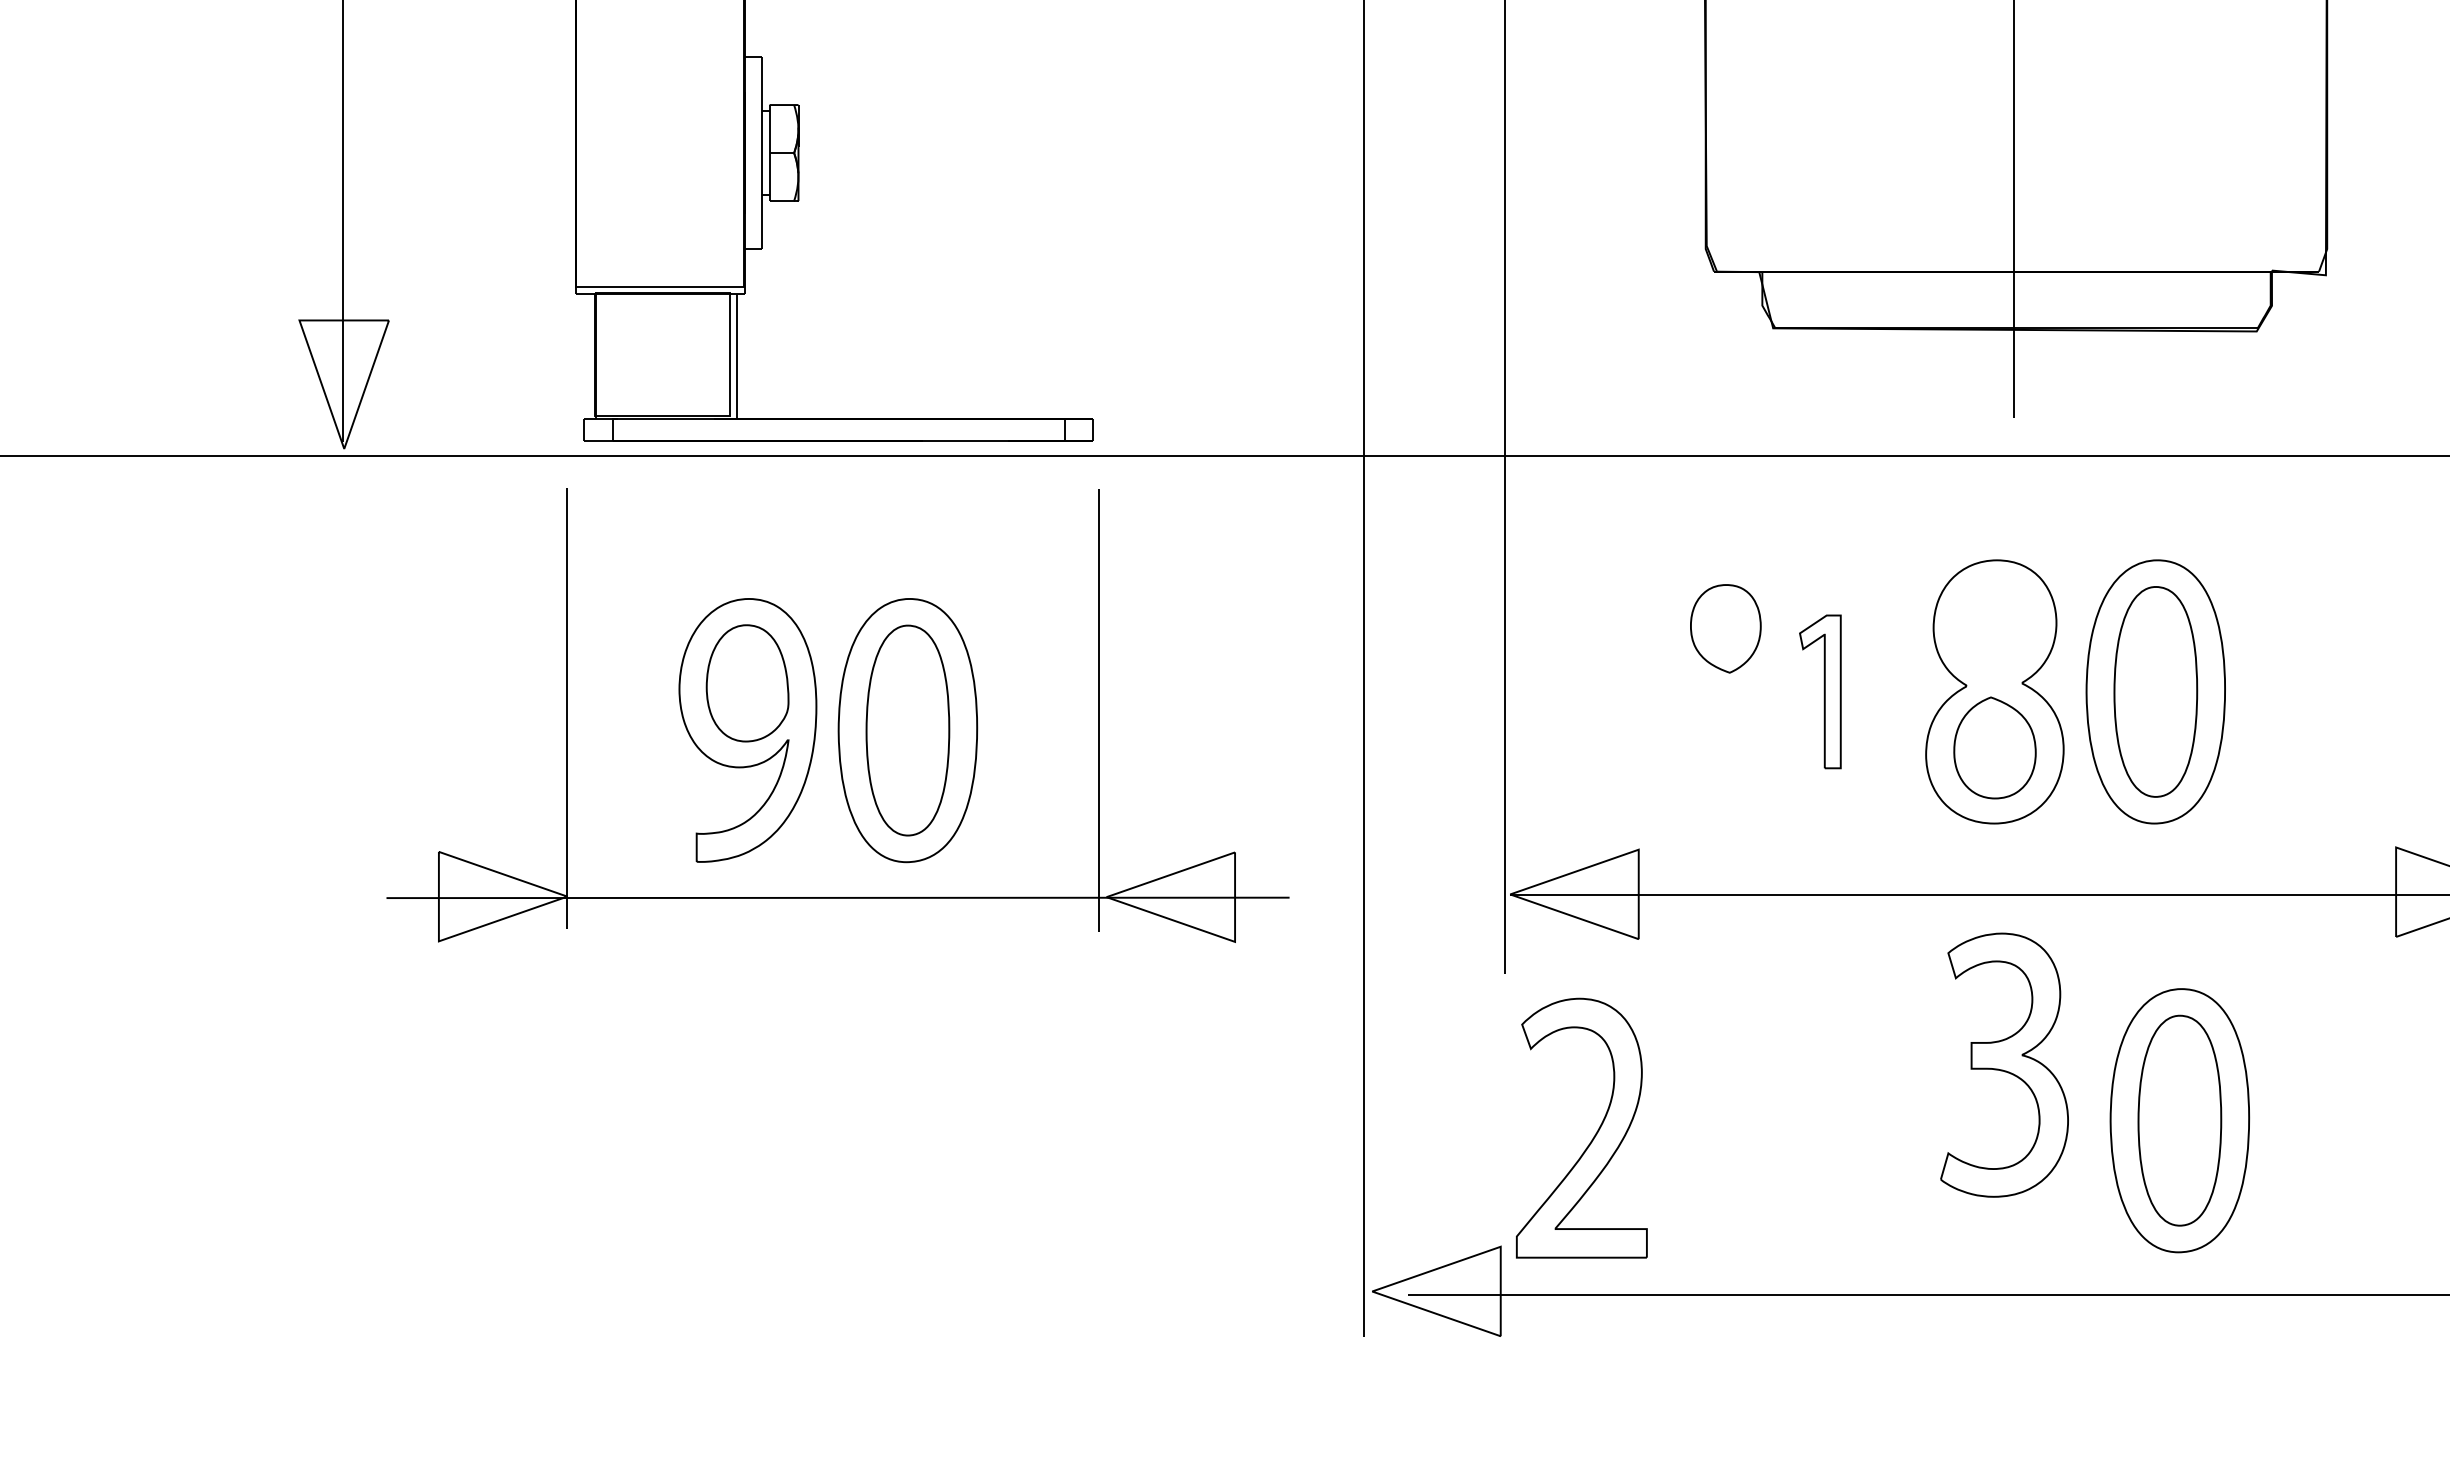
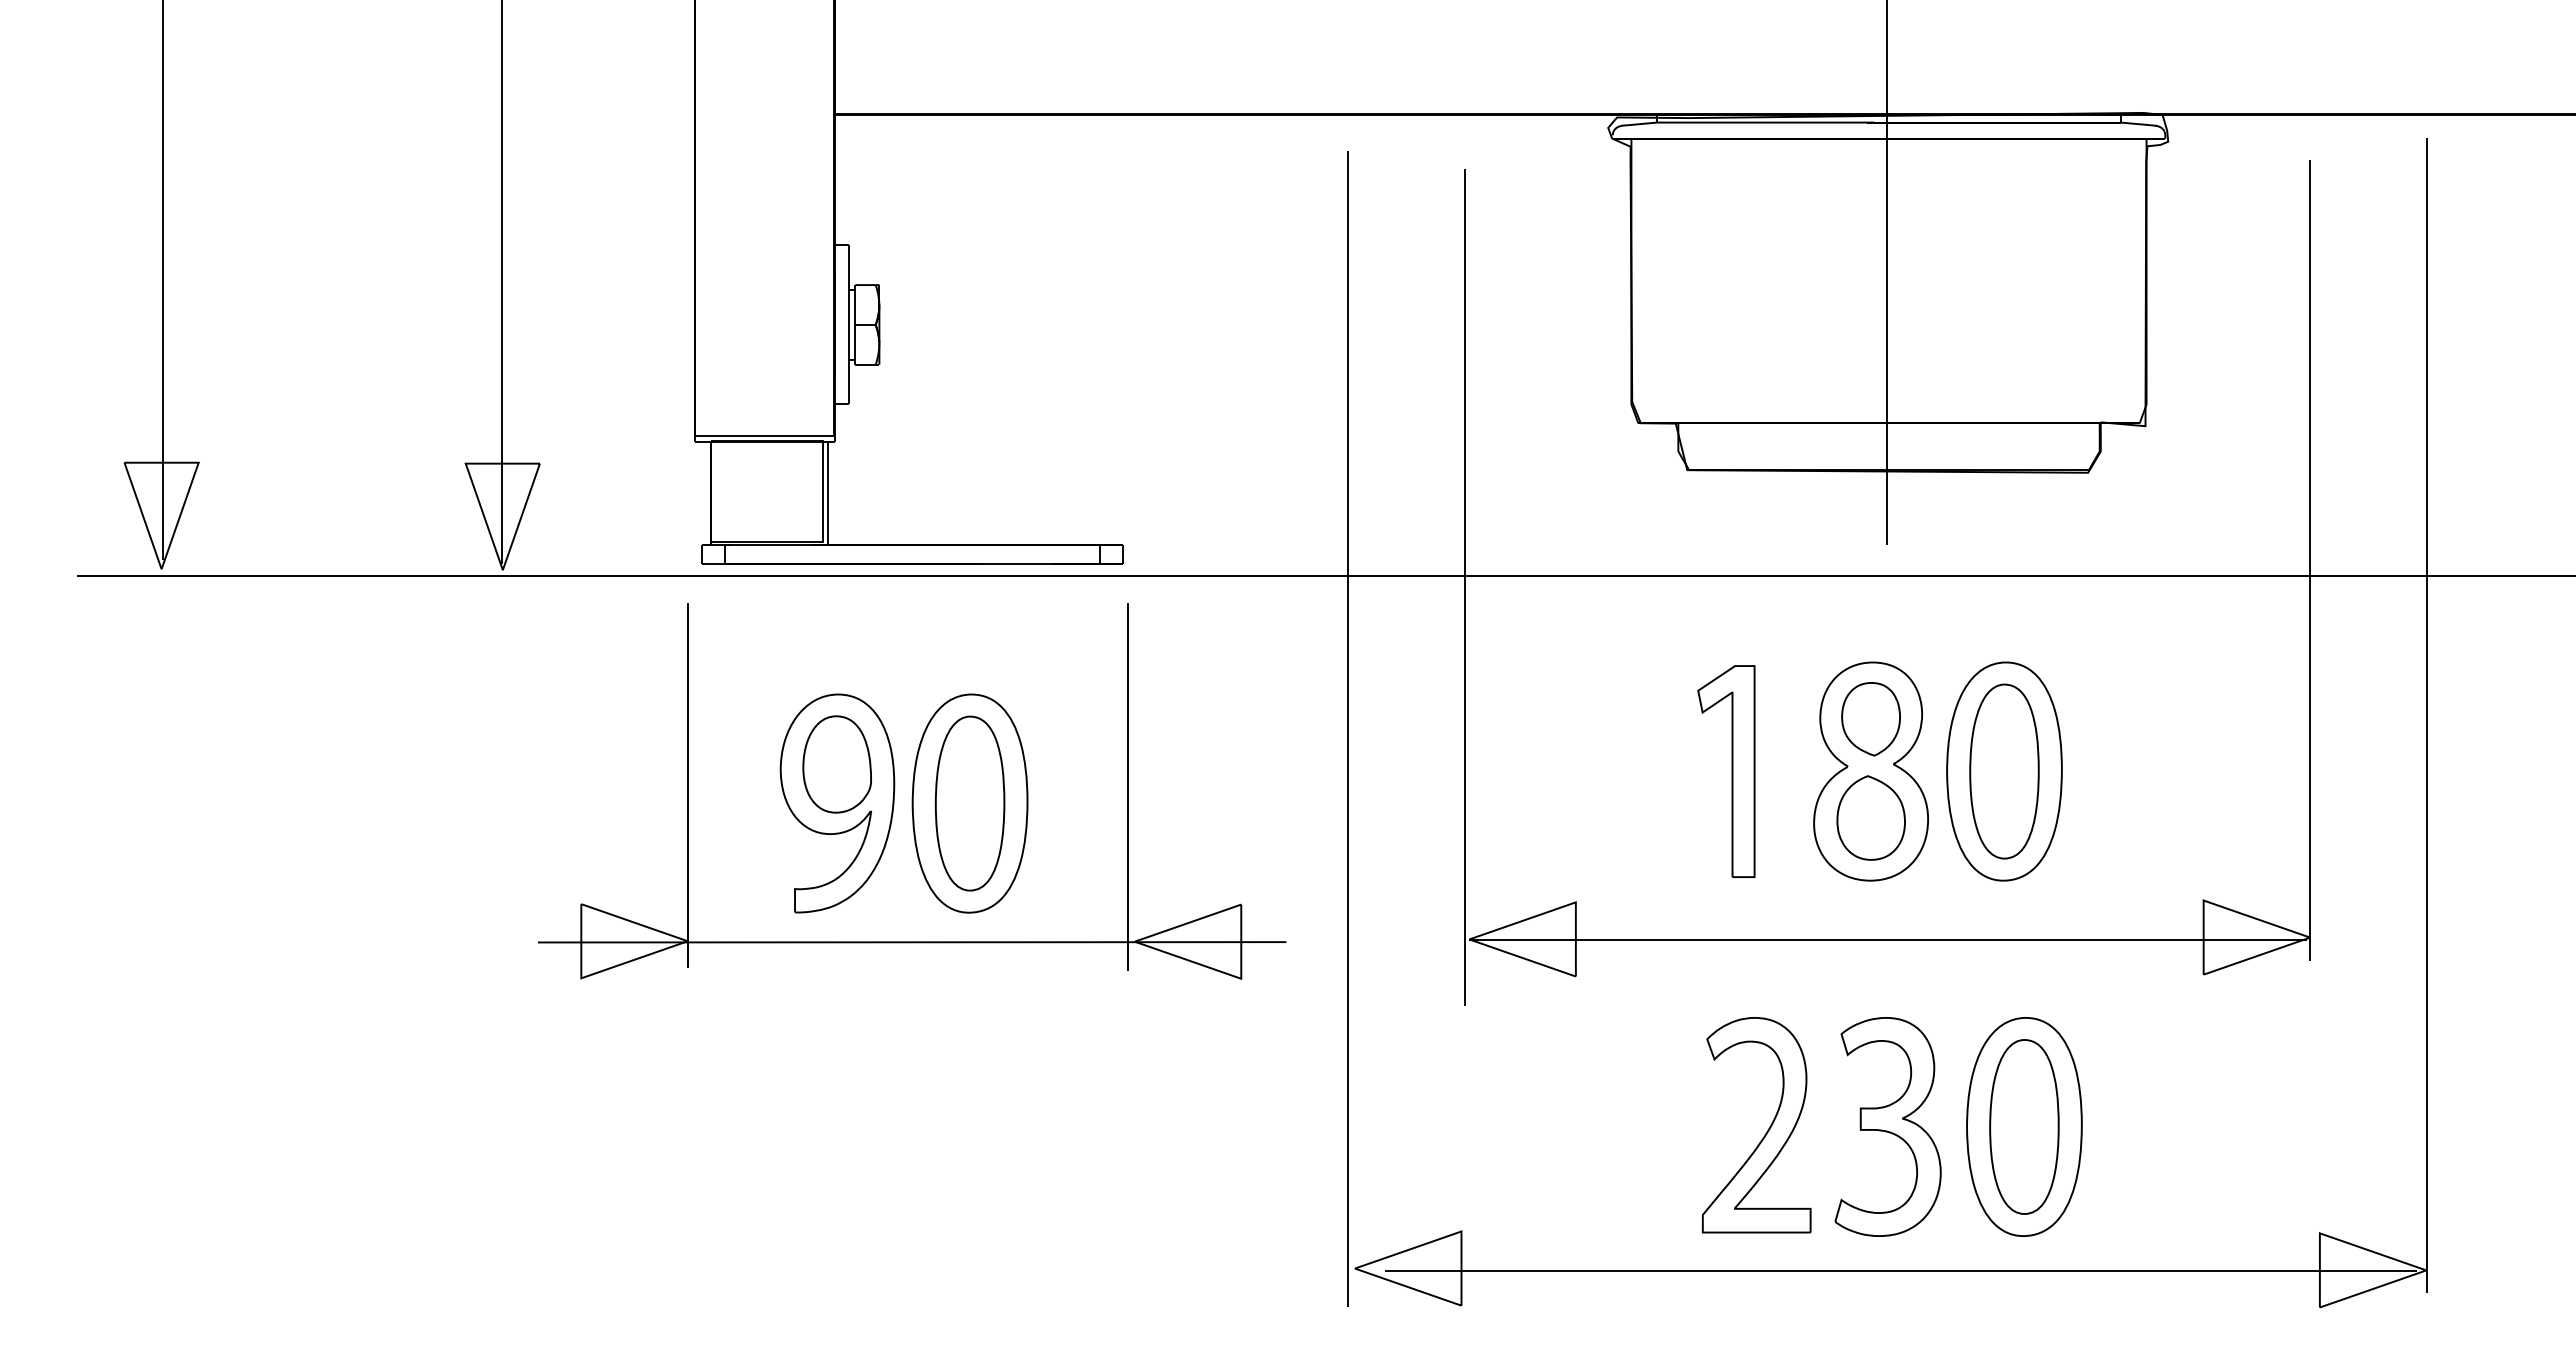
part: (1725, 629) -> (1870, 719), moved
part: (1820, 691) -> (1726, 771), size x1.67
part: (2003, 1064) -> (1887, 1126), moved
part: (1593, 1135) -> (1766, 1131), moved

